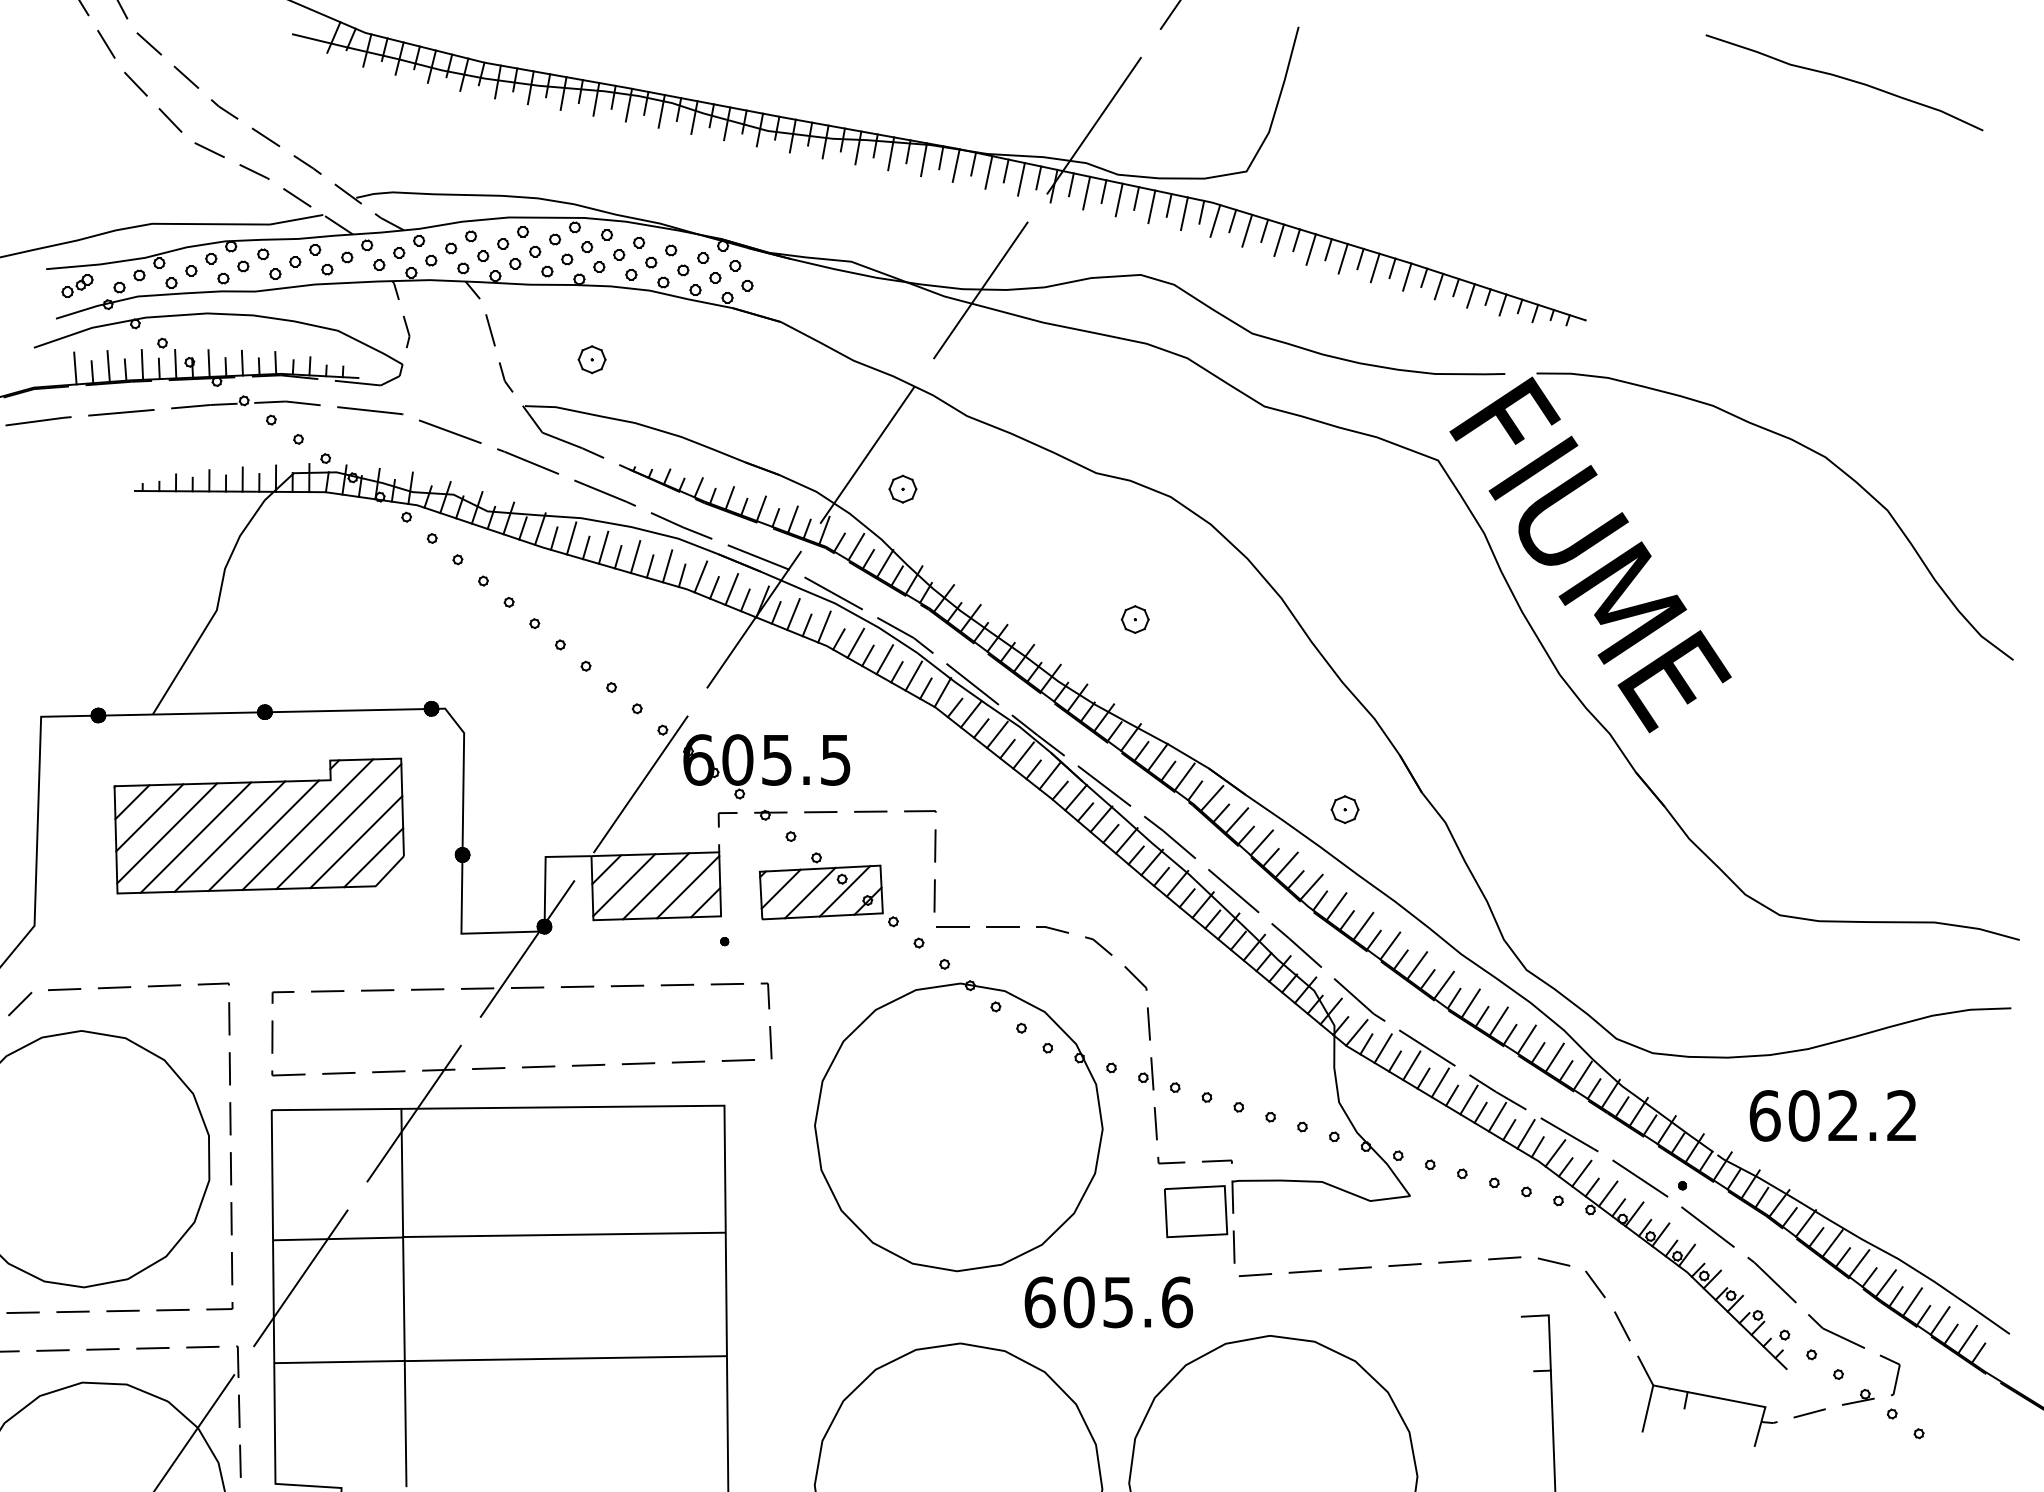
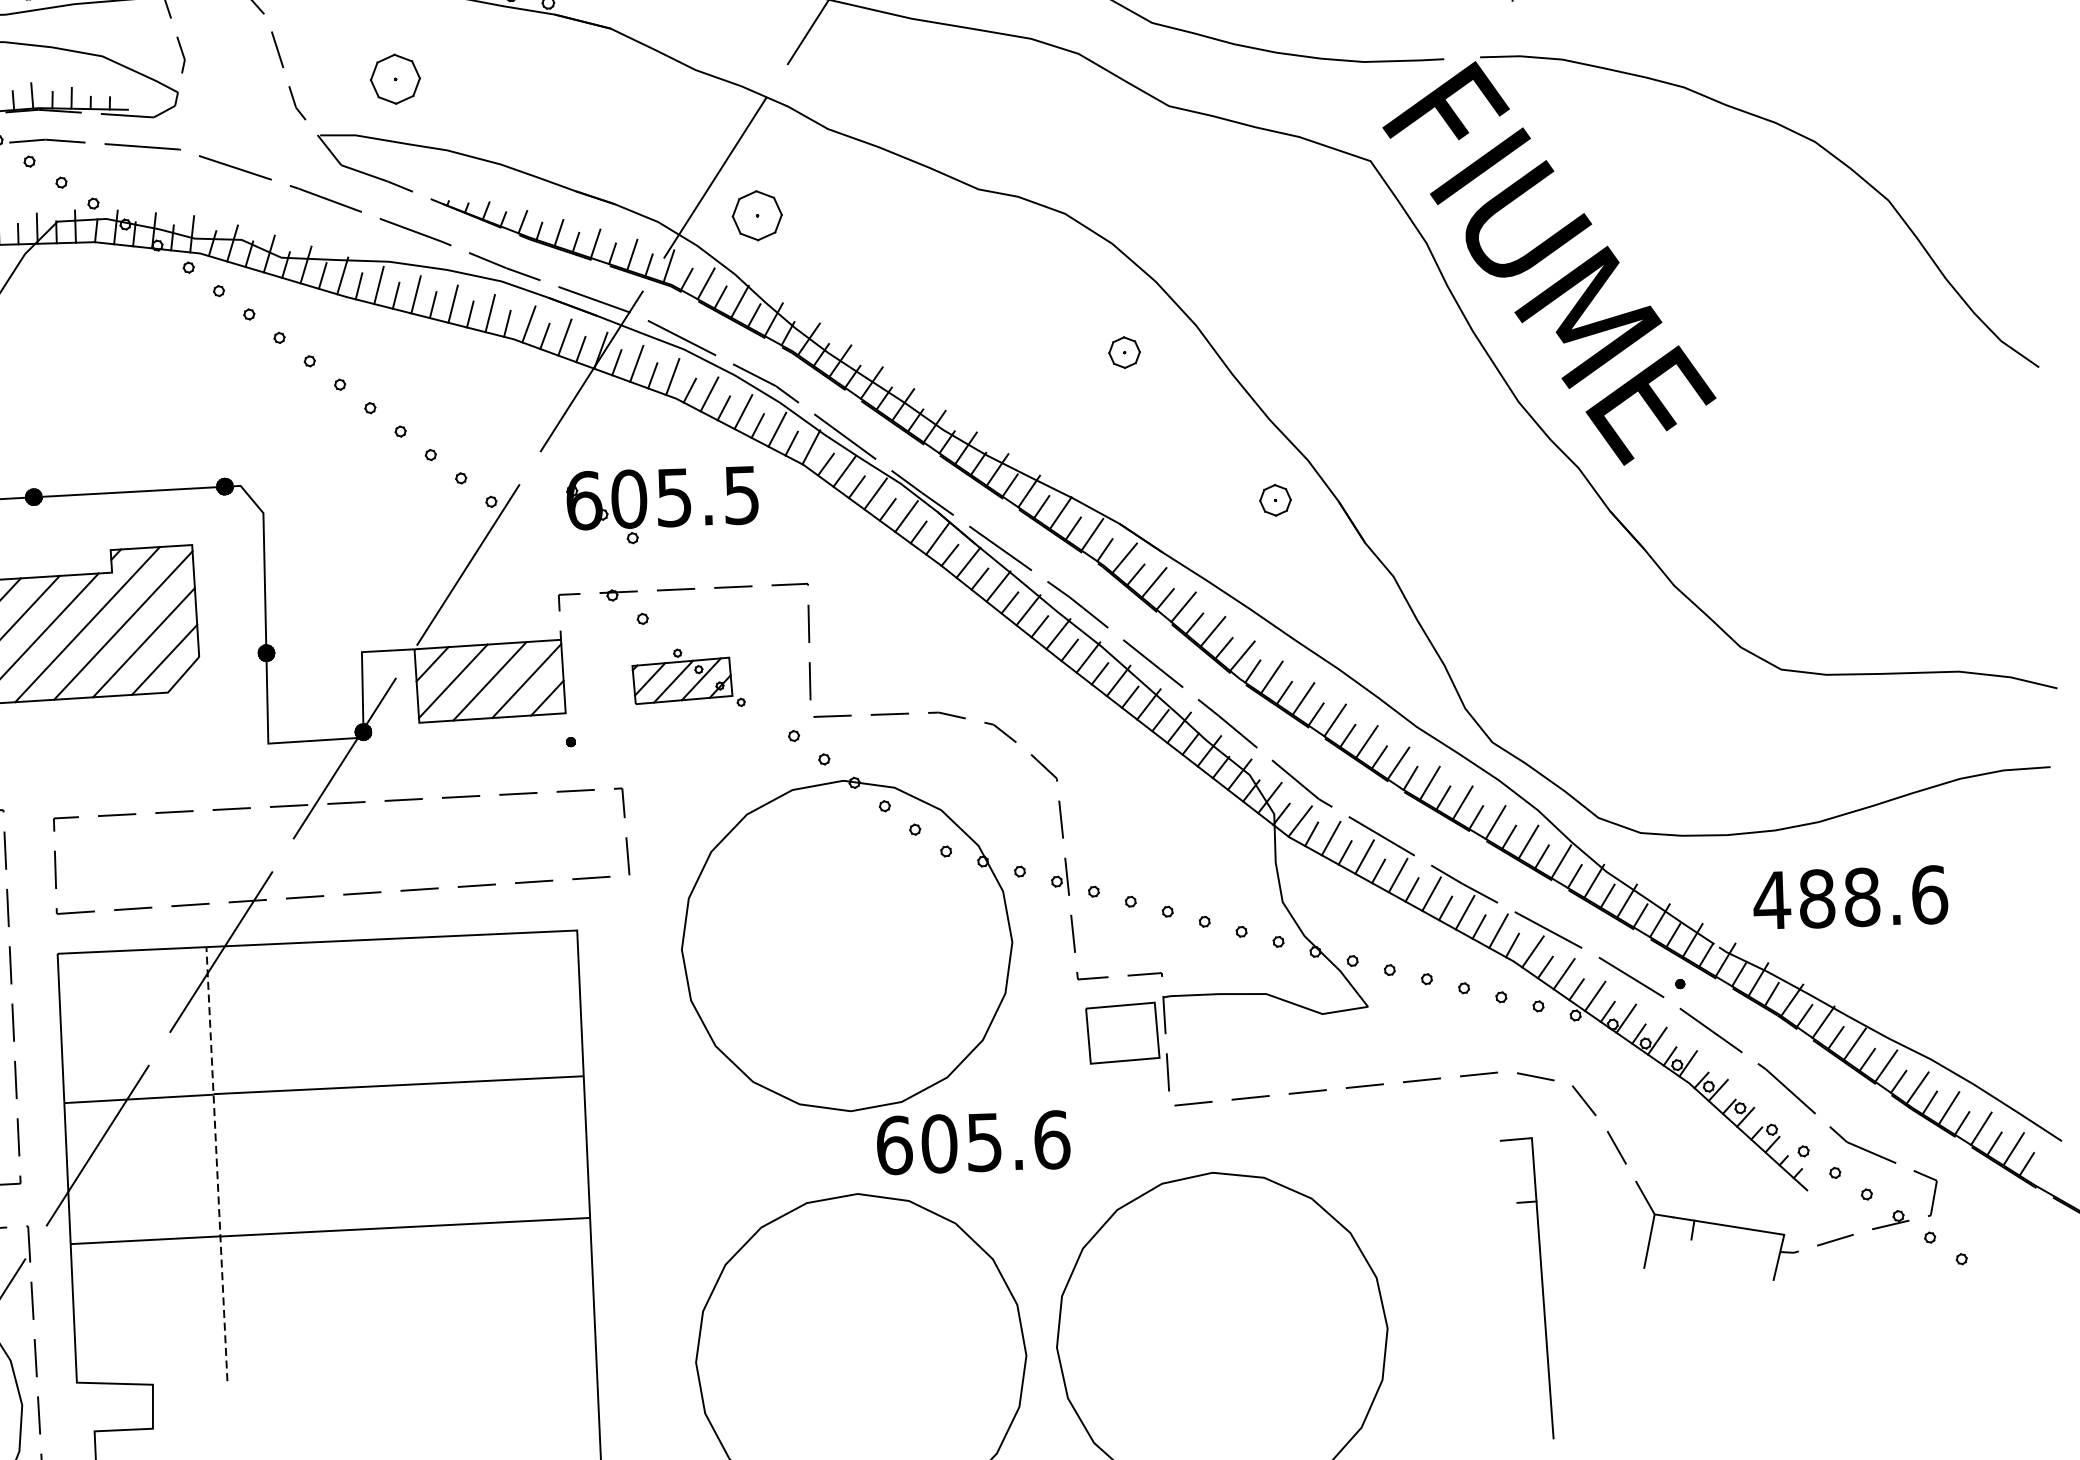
part: (591, 359) -> (394, 79), size x1.6
part: (902, 488) -> (756, 214), size x1.6
part: (1134, 619) -> (1123, 352), moved
part: (766, 759) -> (662, 497), moved
part: (1344, 809) -> (1274, 500), moved
part: (828, 889) -> (687, 678), size x0.7
text: (1833, 1115) -> (1850, 897), 602.2 -> 488.6
line: (403, 1297) -> (216, 1163), solid -> dashed
text: (1108, 1302) -> (973, 1142), moved

